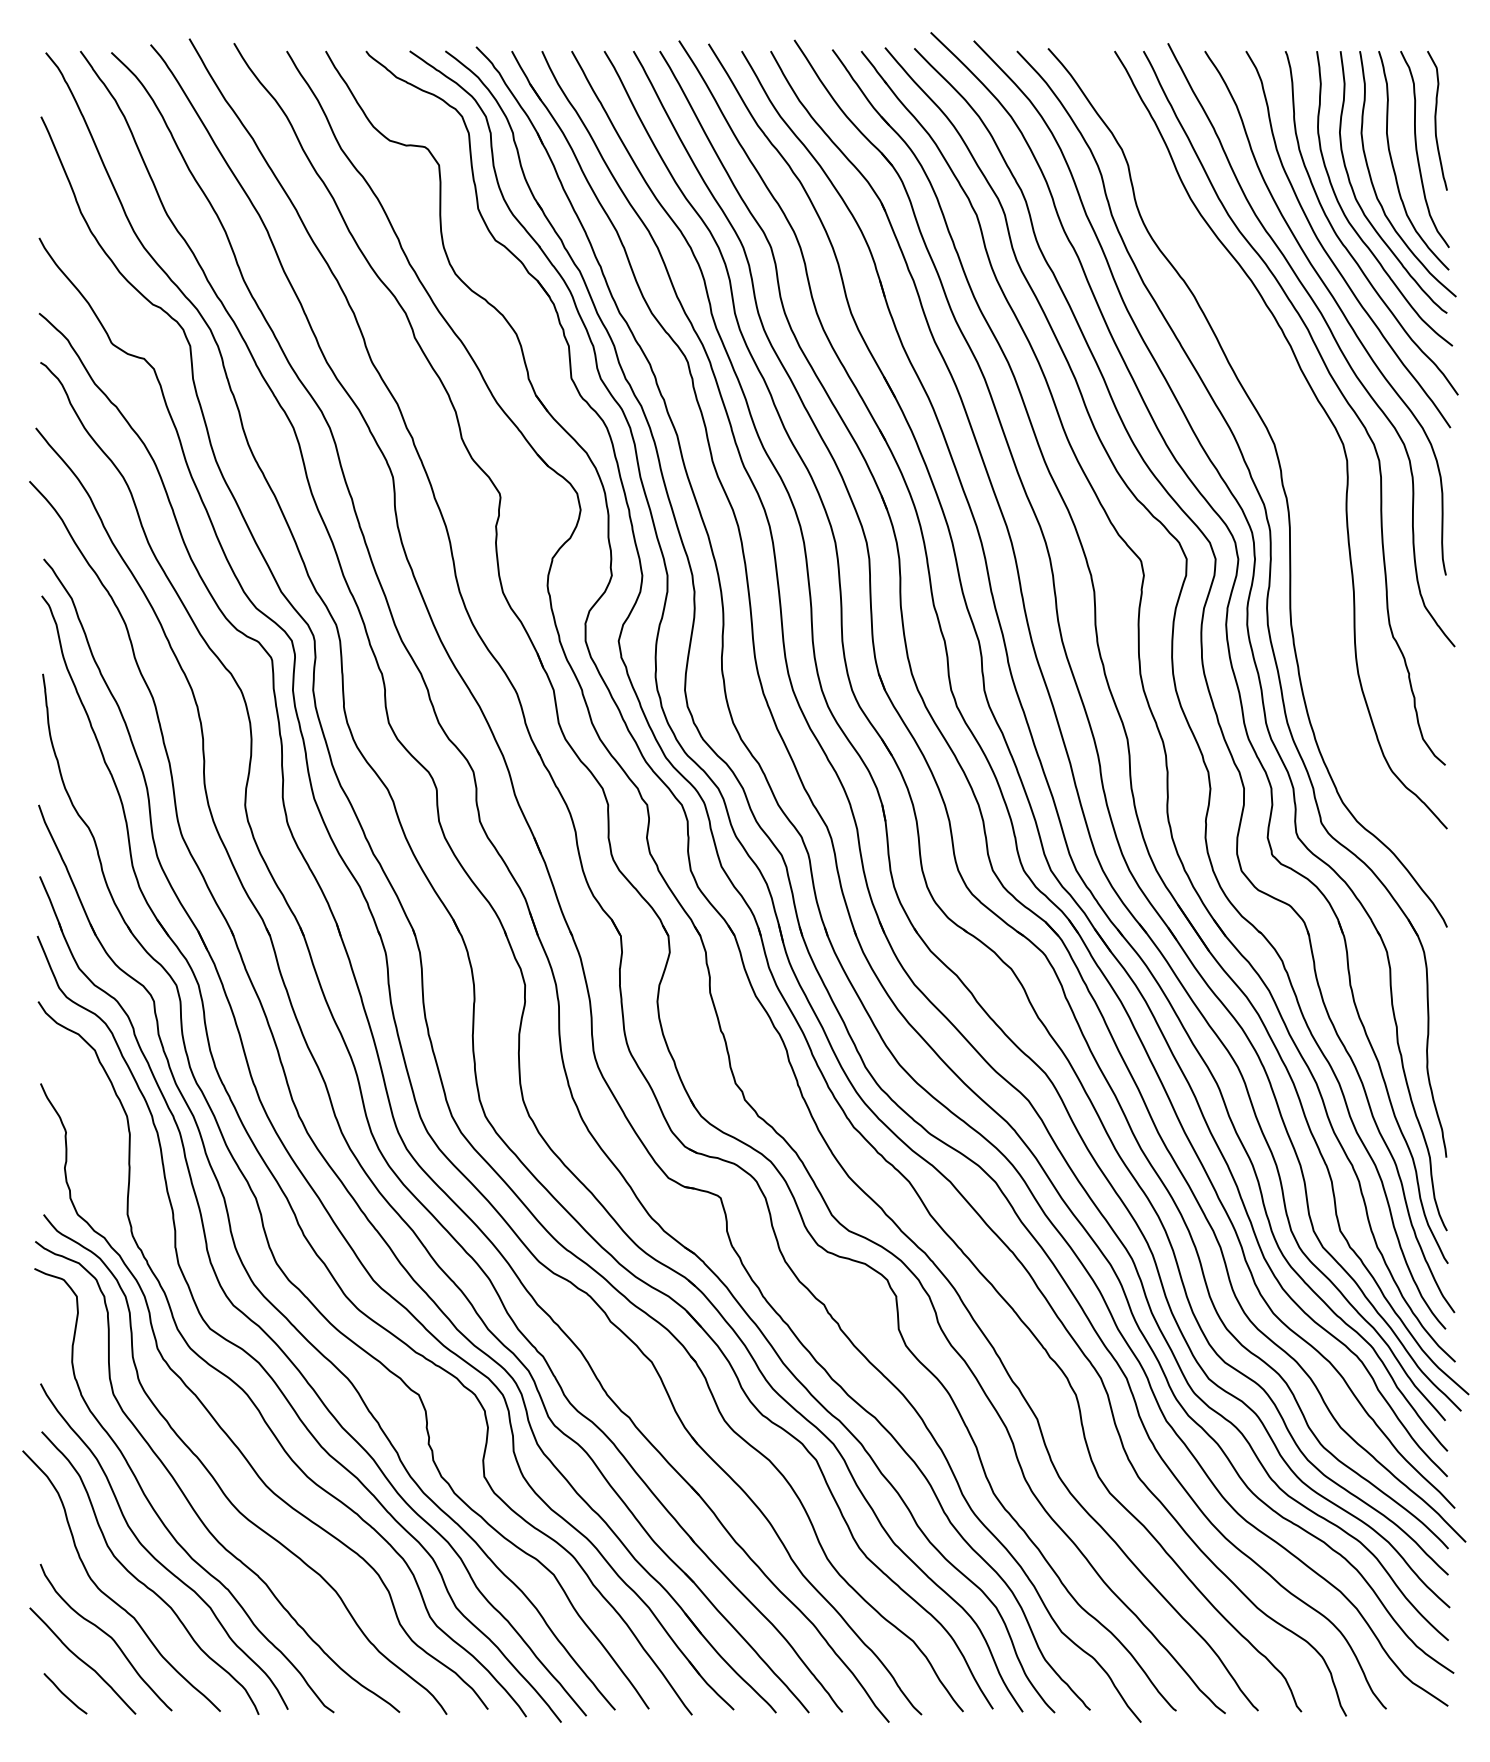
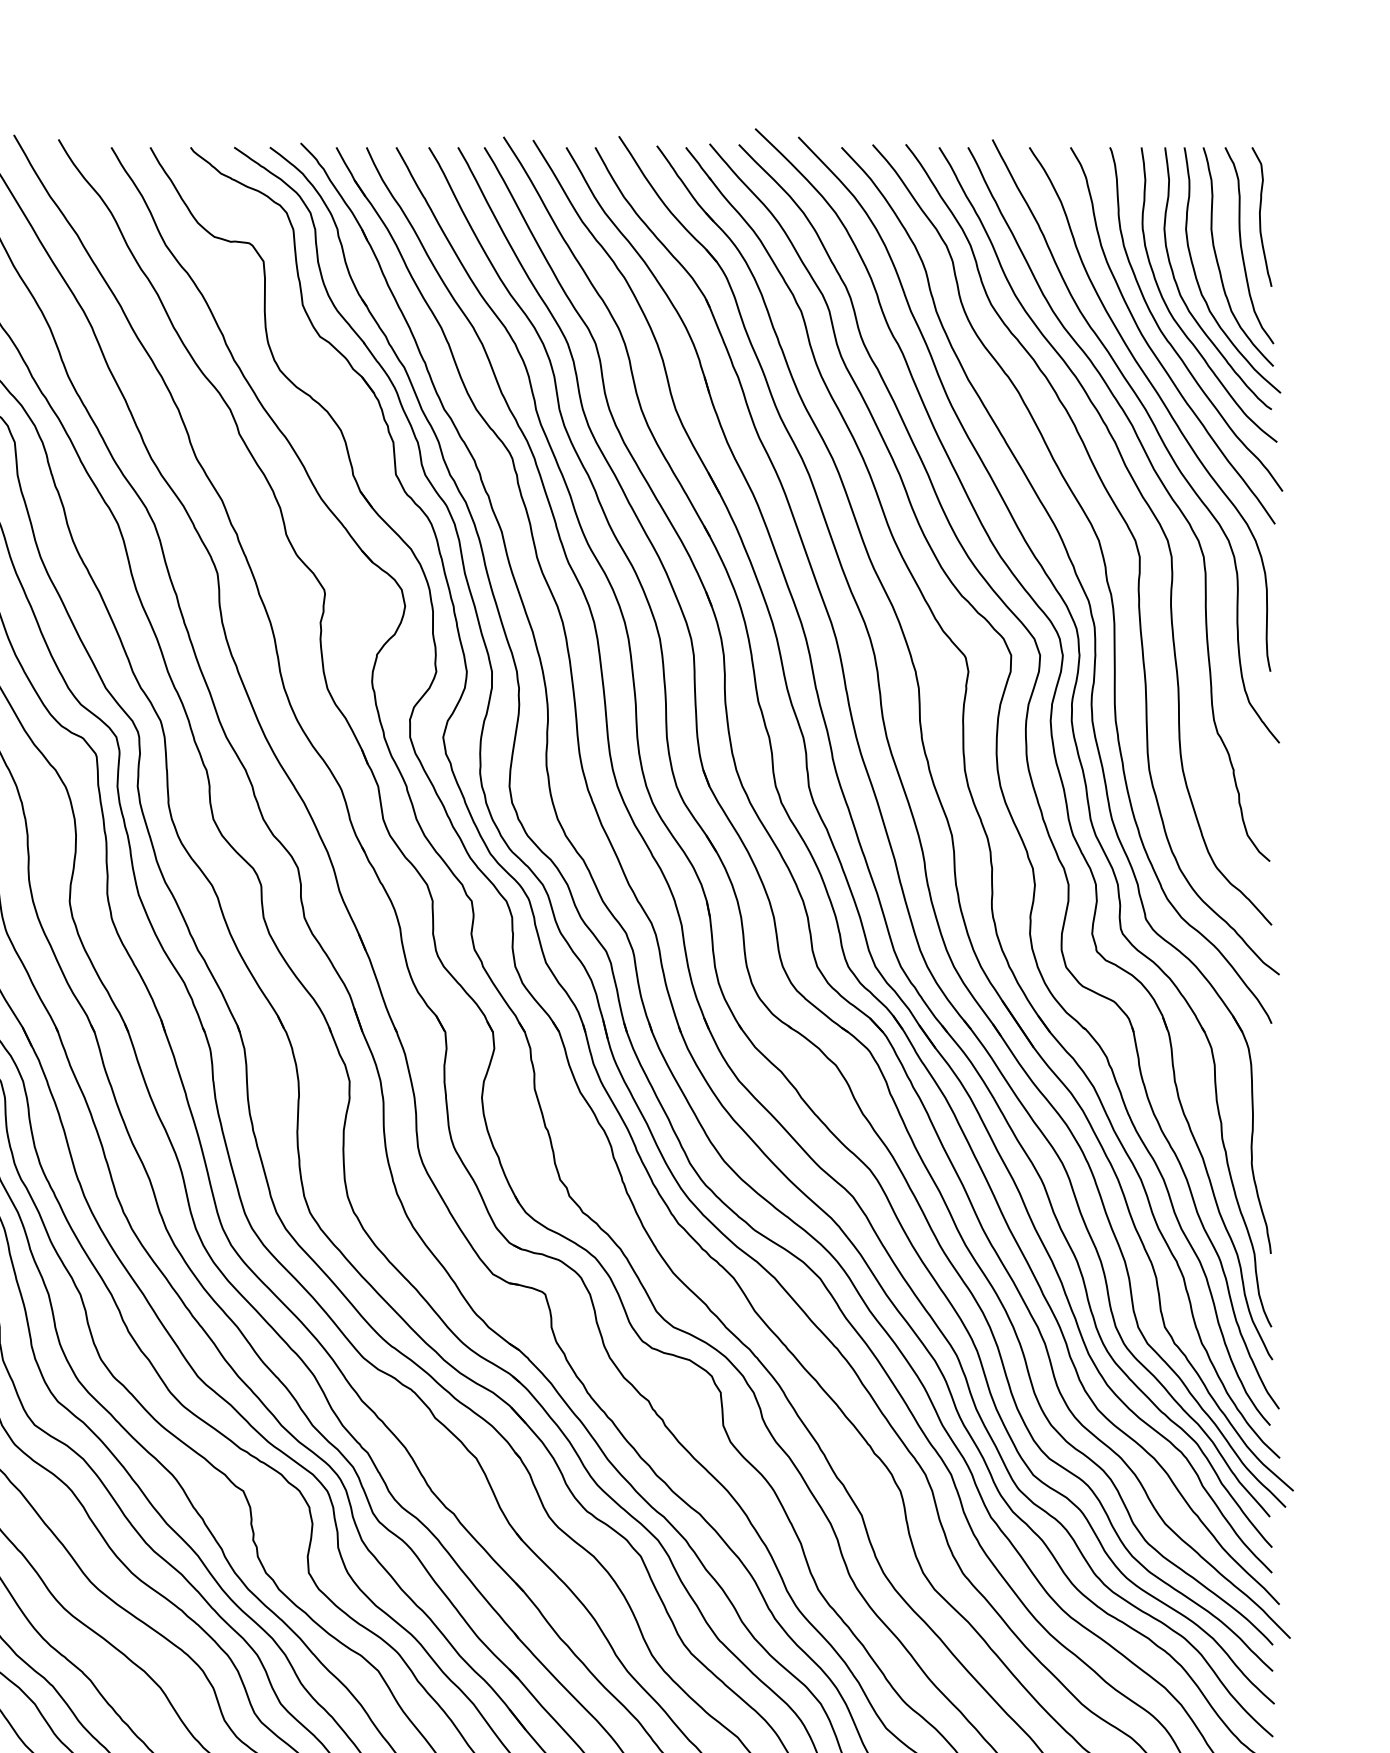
curve: (1311, 451) -> (1136, 547), added

